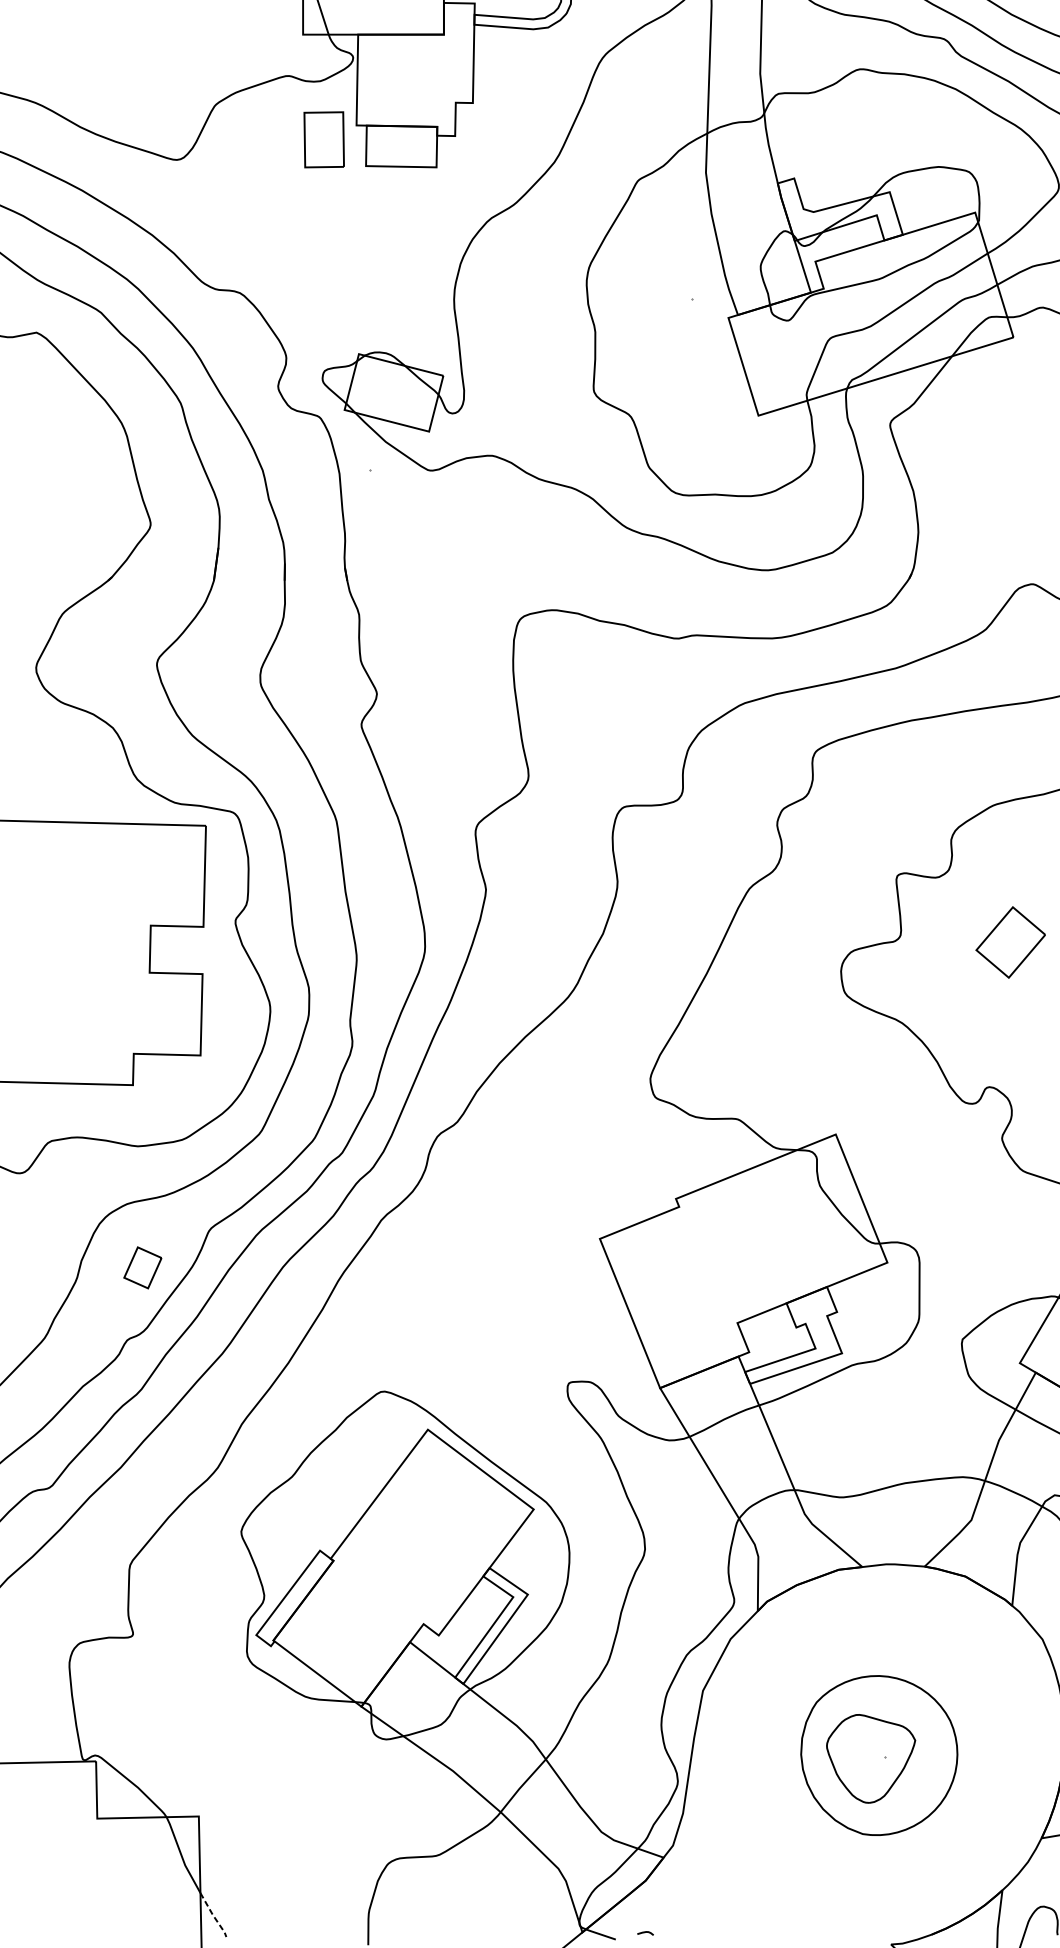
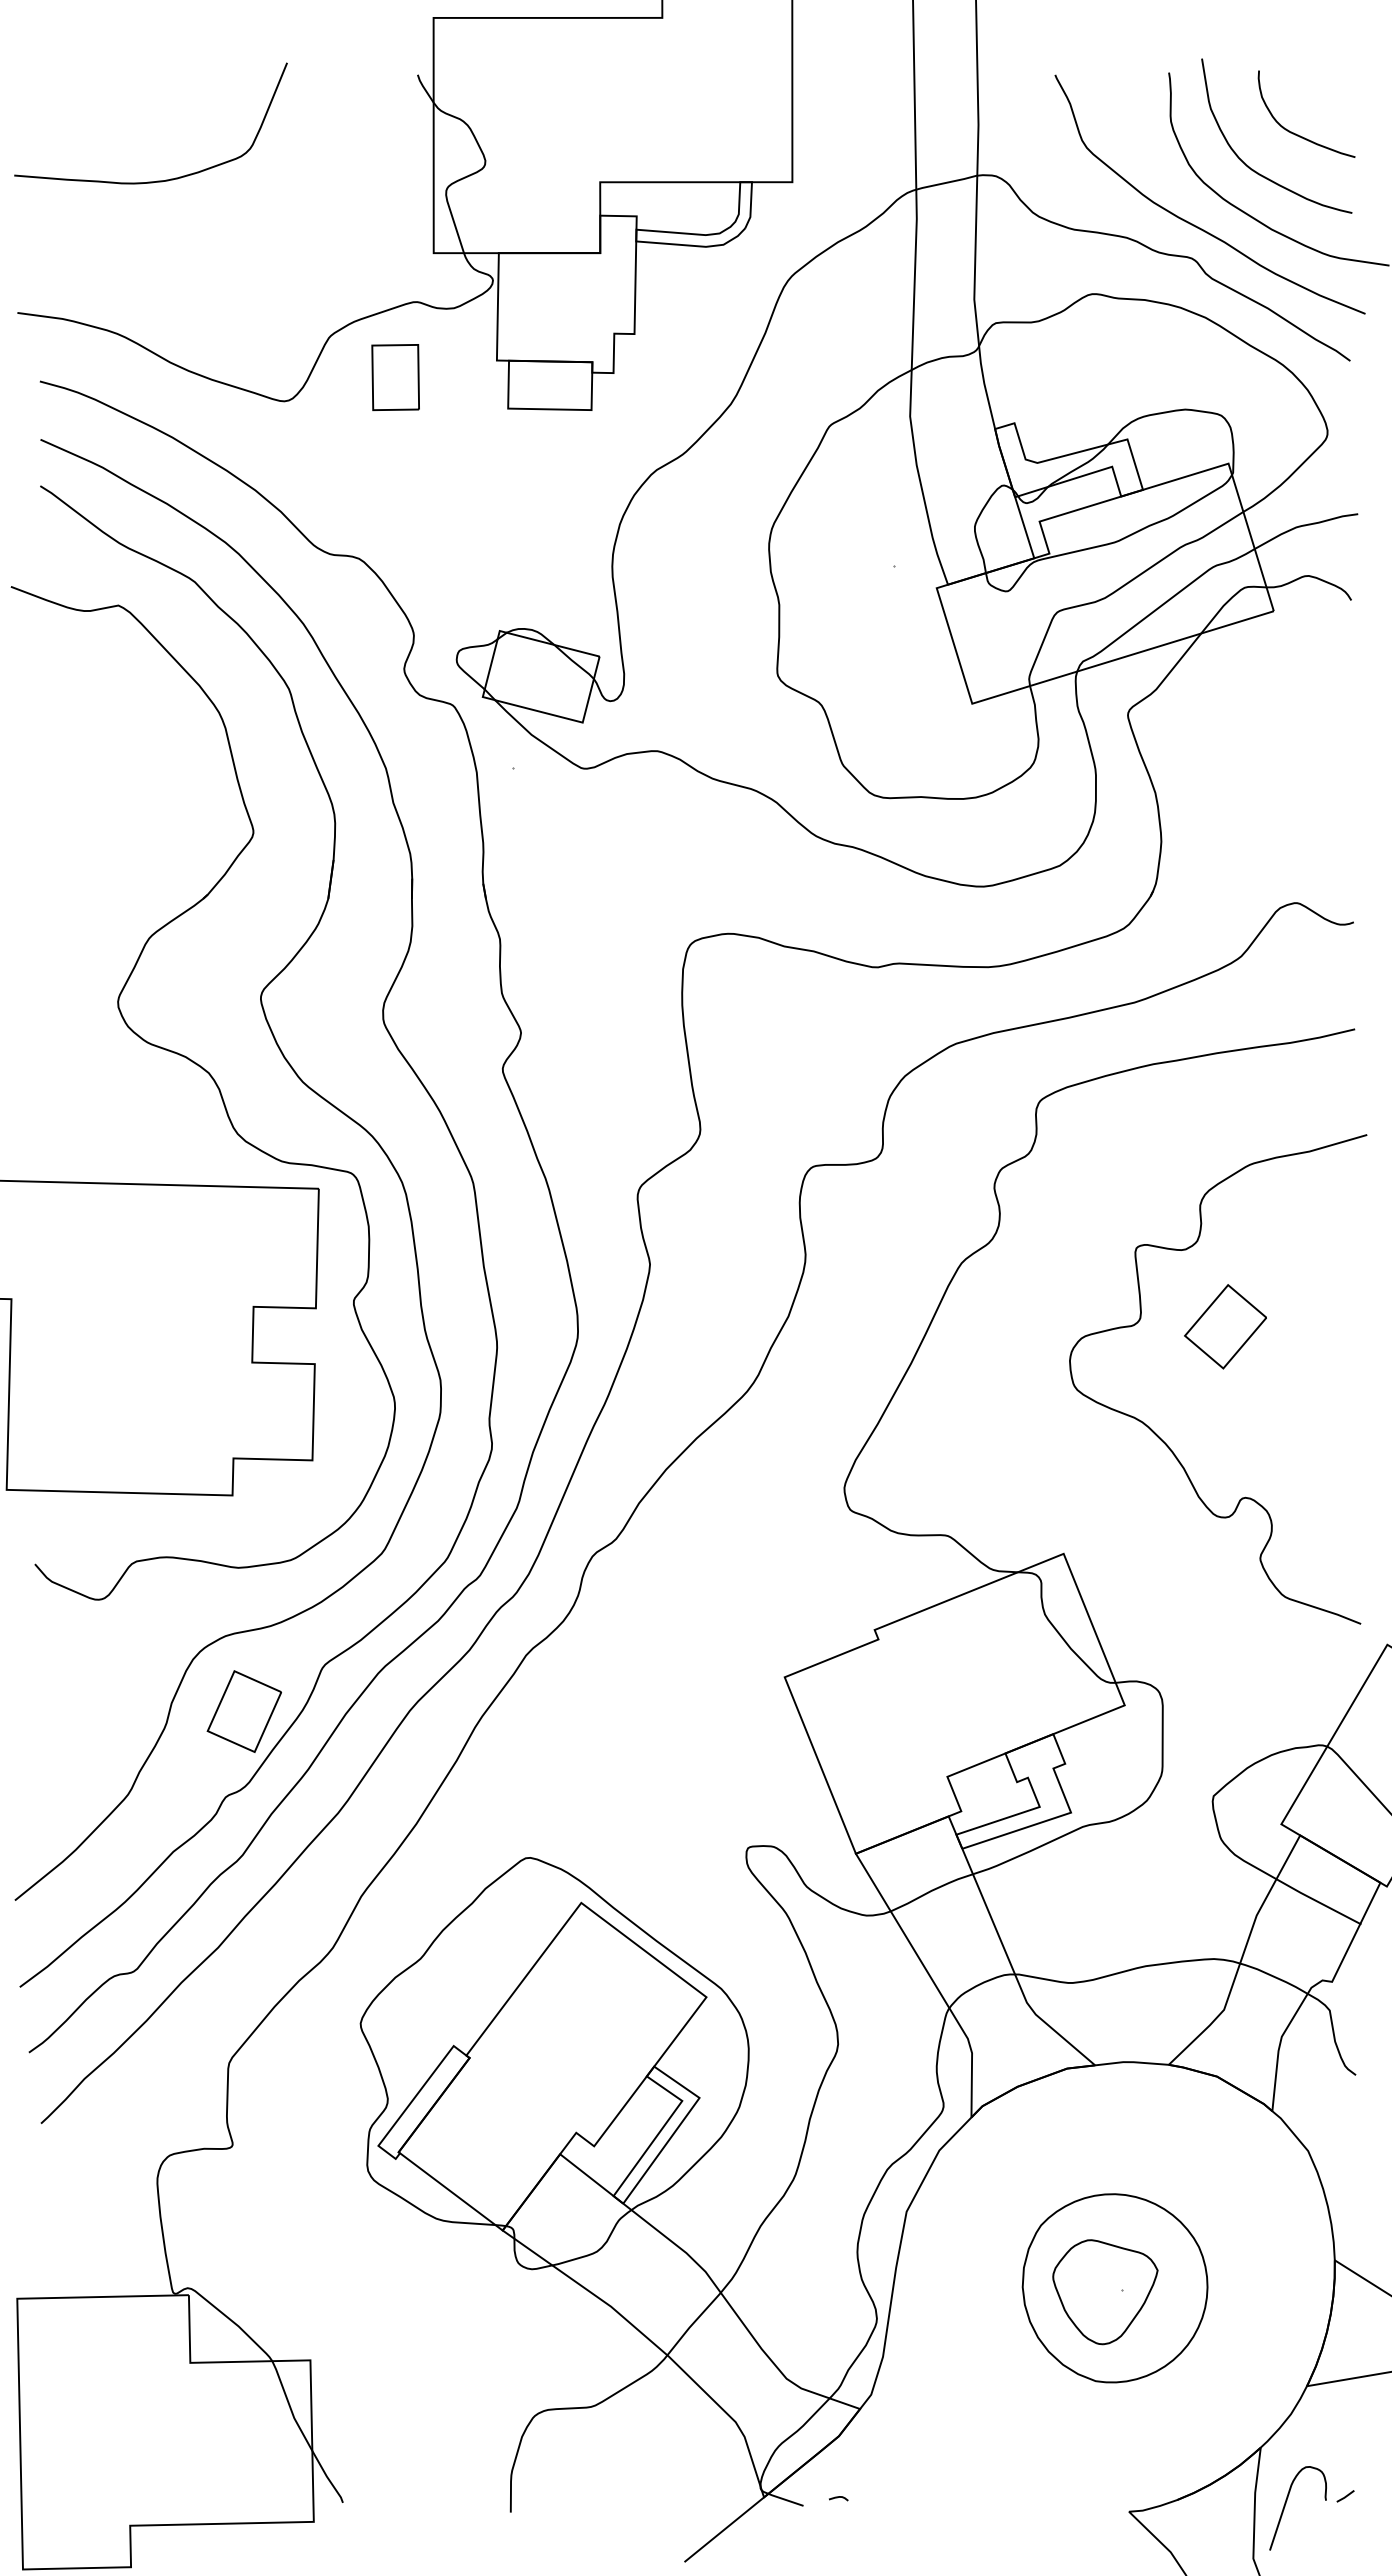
part: (324, 139) -> (395, 377), moved
part: (1010, 942) -> (1225, 1326), moved
part: (142, 1267) -> (243, 1711), size x1.67
line: (213, 1915) -> (327, 2477), dashed -> solid

